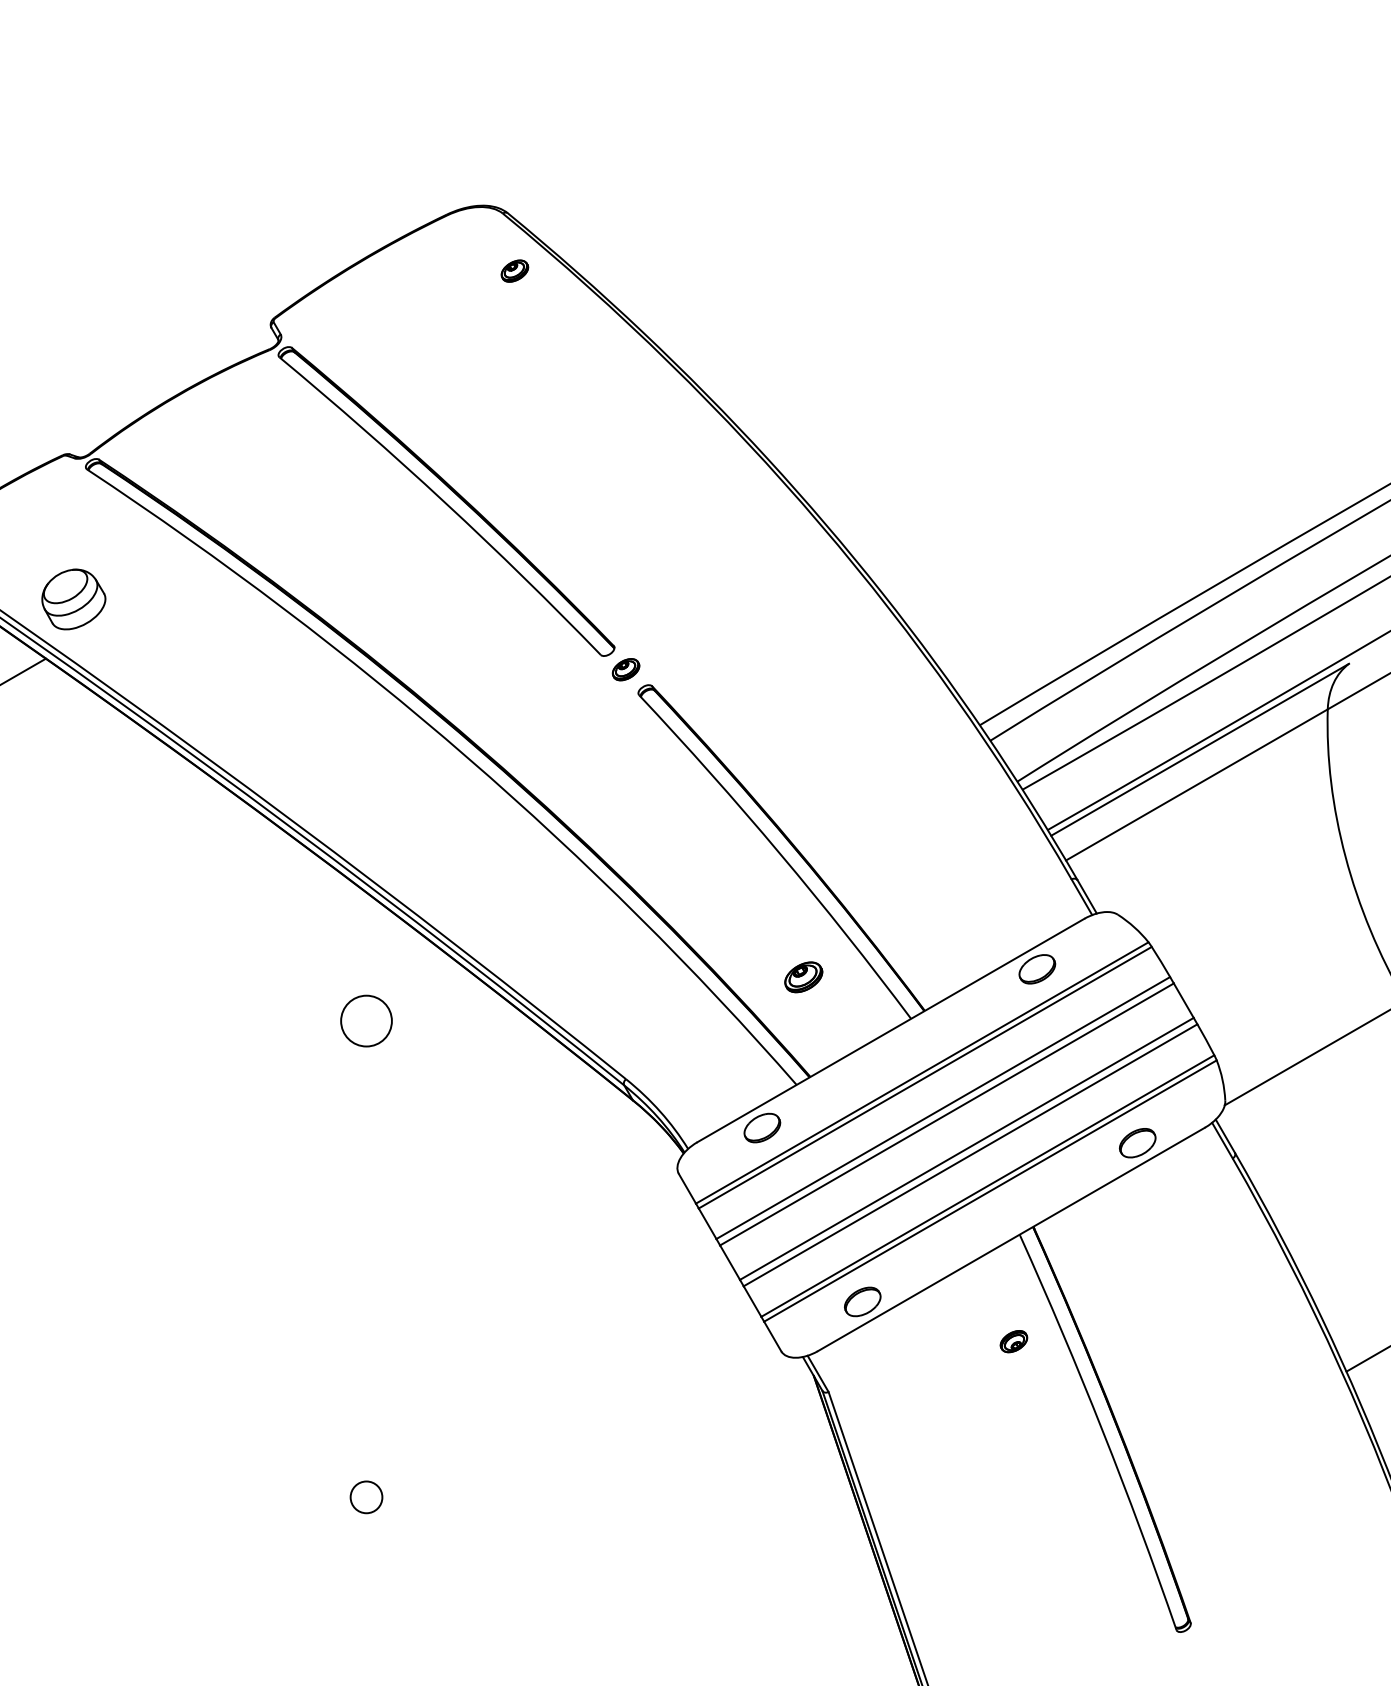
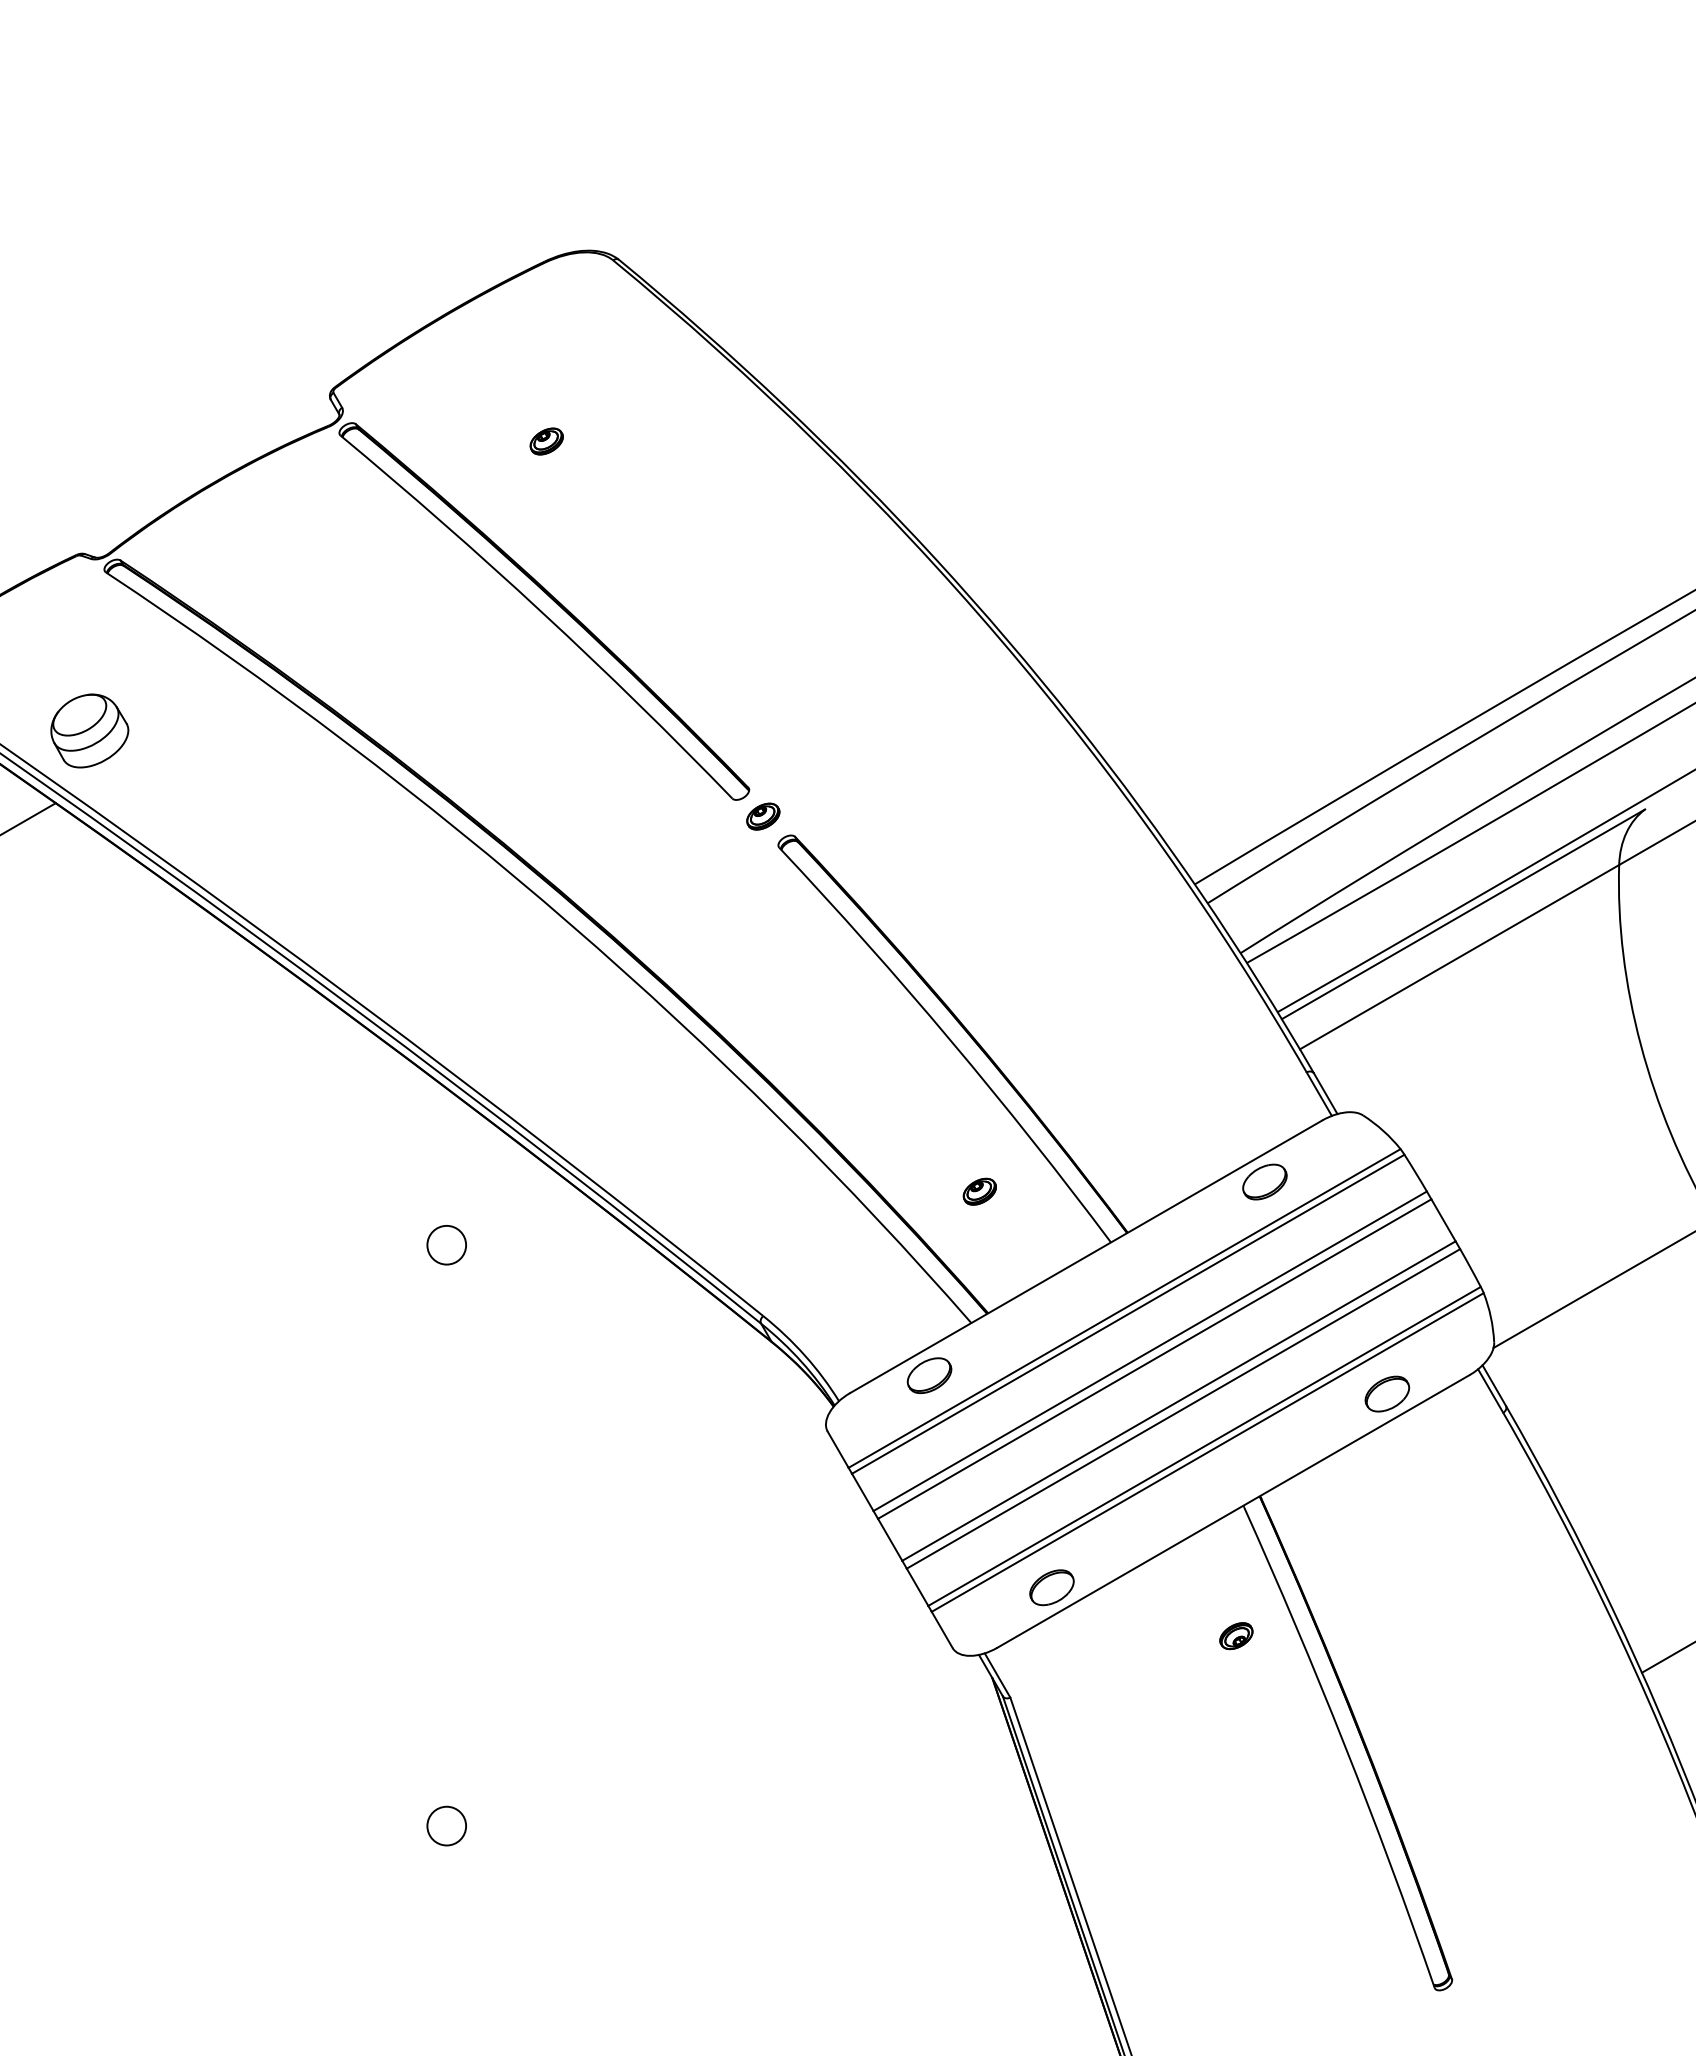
part: (514, 271) -> (546, 441), moved
part: (803, 977) -> (979, 1191), size x0.71
circle: (366, 1020) -> (446, 1244), size x0.62

